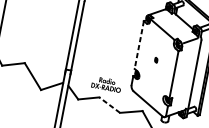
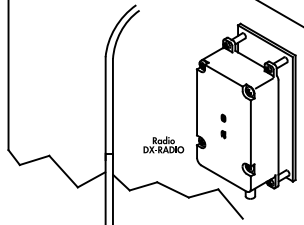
line: (139, 45) -> (197, 102), dashed -> solid
part: (153, 72) -> (223, 134), added
part: (106, 83) -> (163, 144), moved
line: (110, 104) -> (173, 189), dashed -> solid

